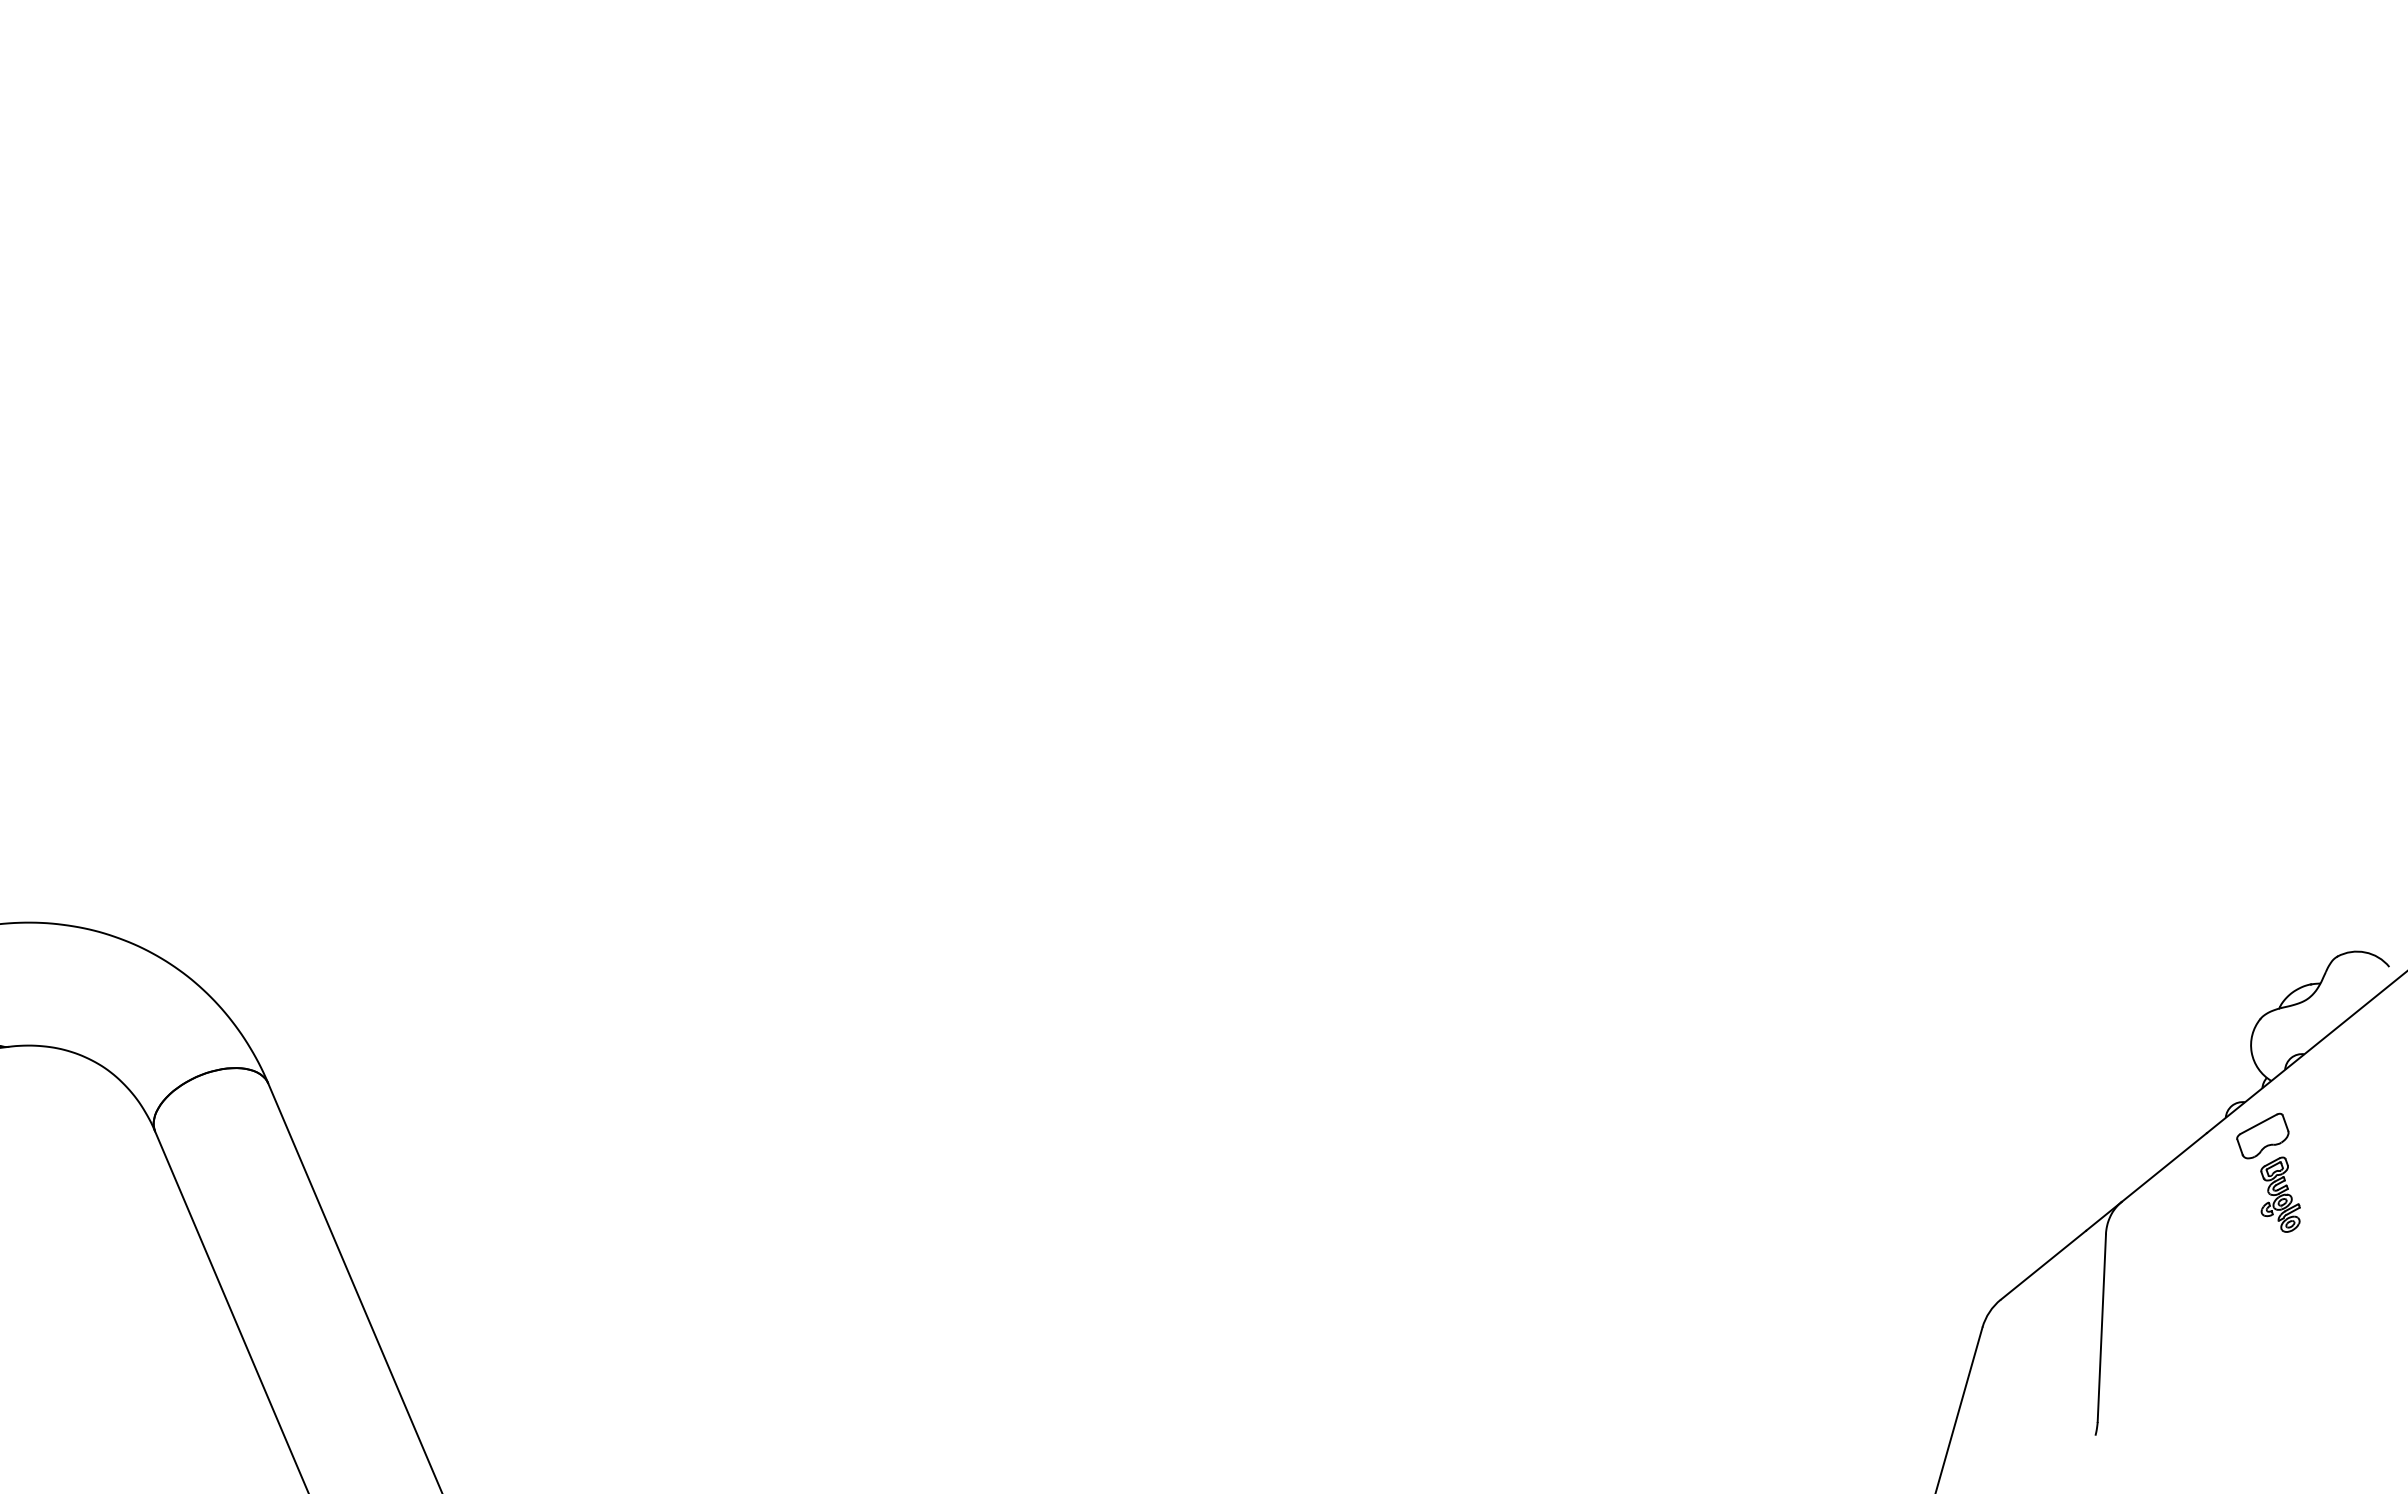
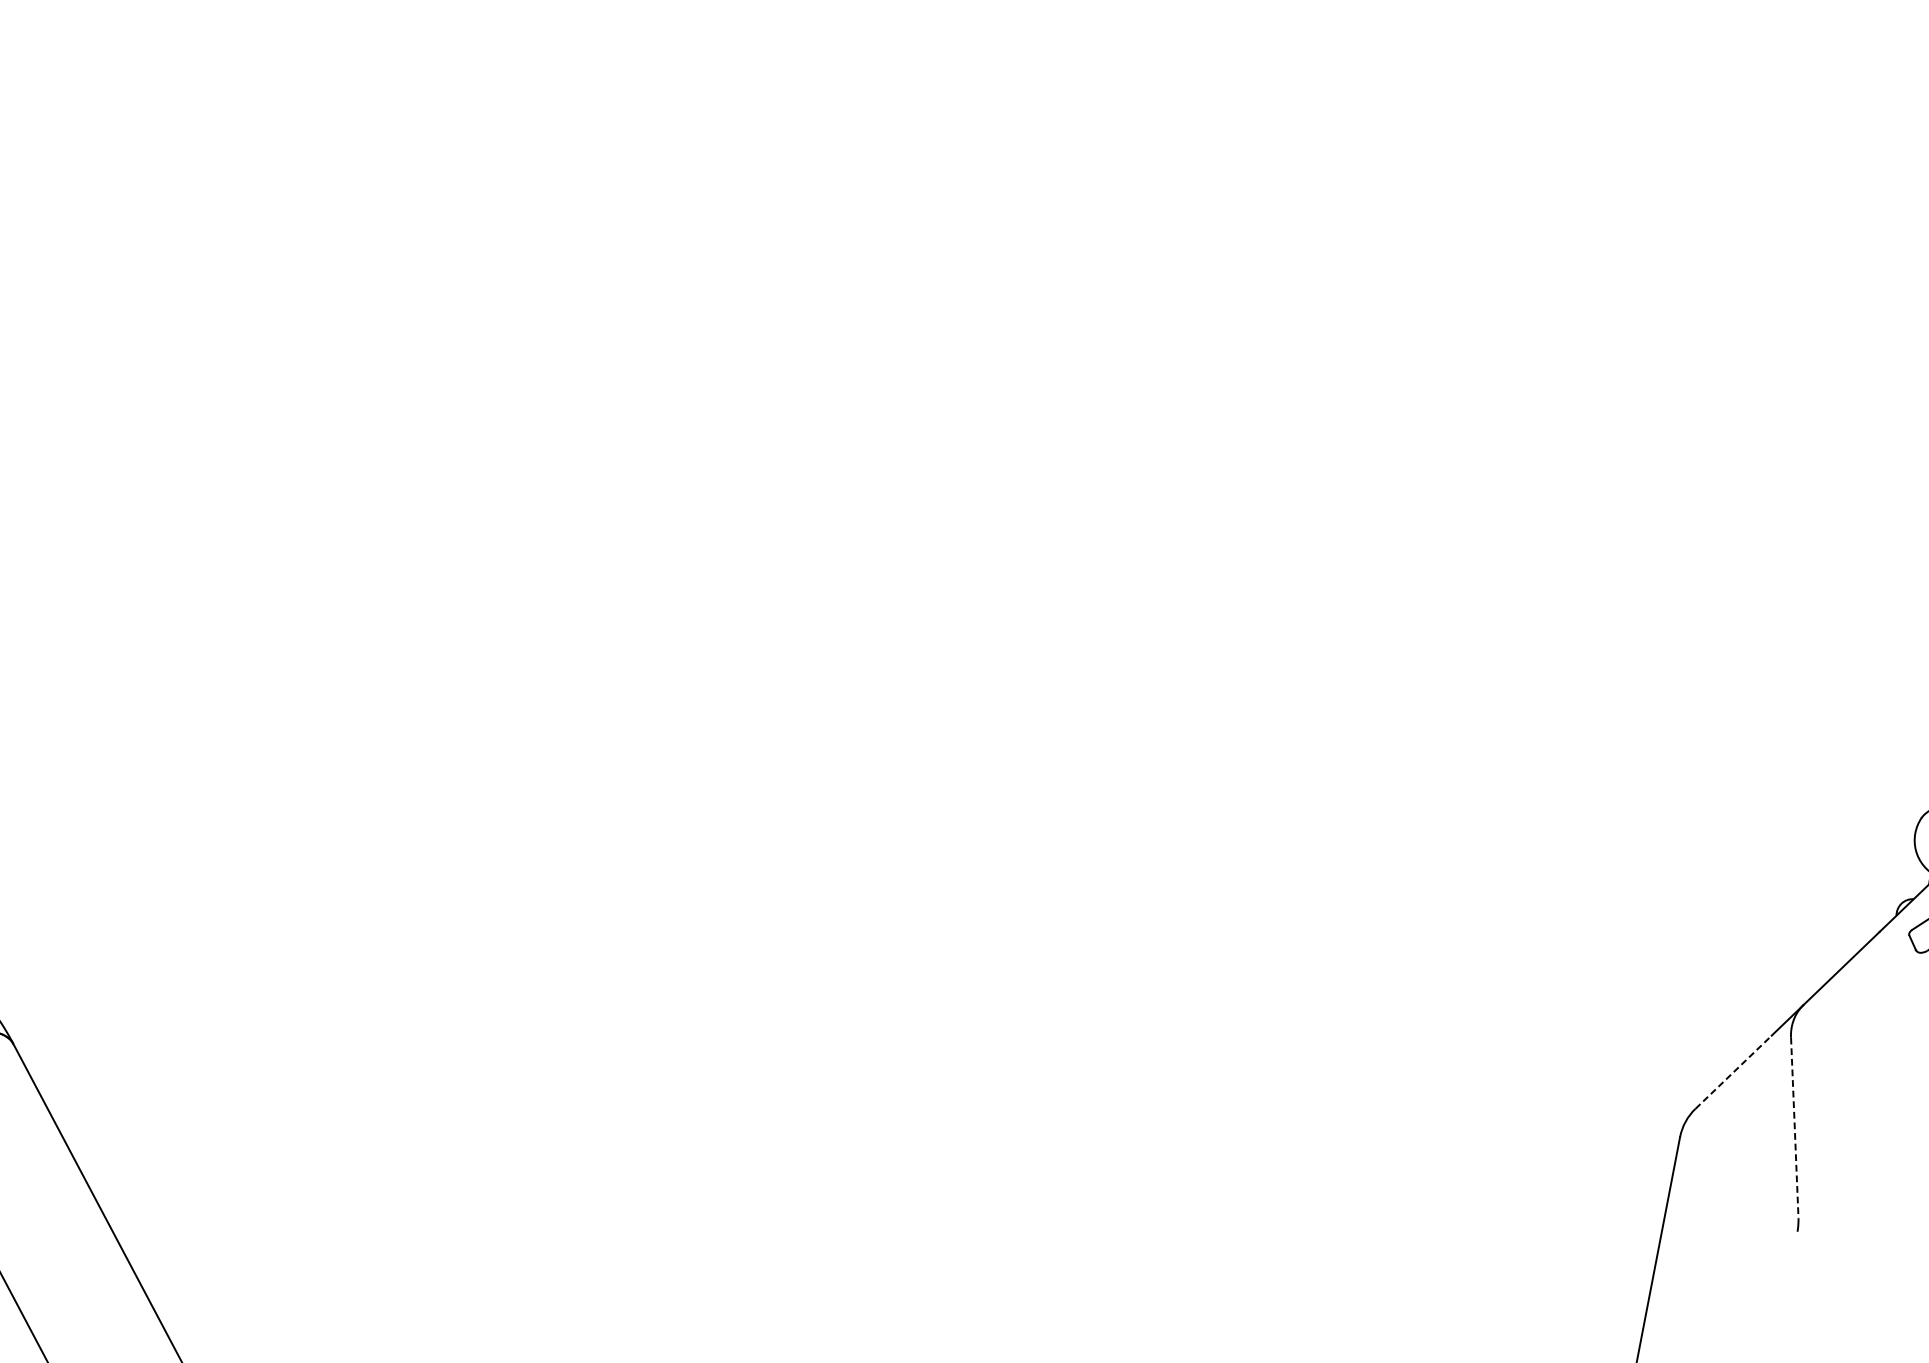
line: (2043, 1265) -> (1733, 1072), solid -> dashed
line: (2101, 1328) -> (1794, 1128), solid -> dashed

